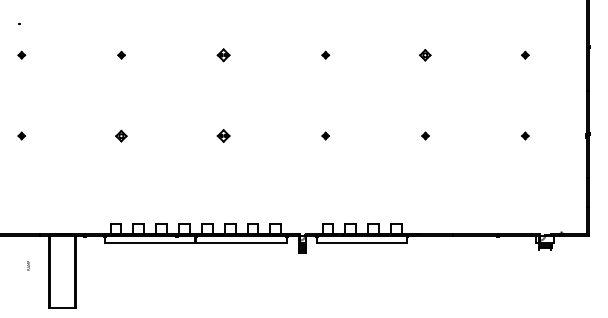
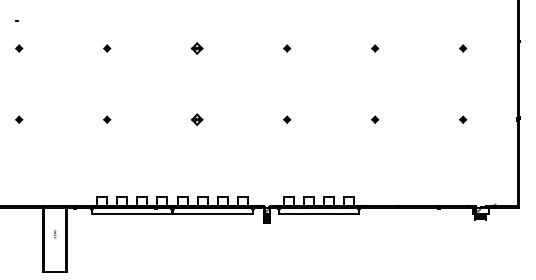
part: (425, 55) -> (375, 48), size x0.62
part: (121, 135) -> (107, 119), size x0.62
text: (28, 266) -> (55, 234), moved

